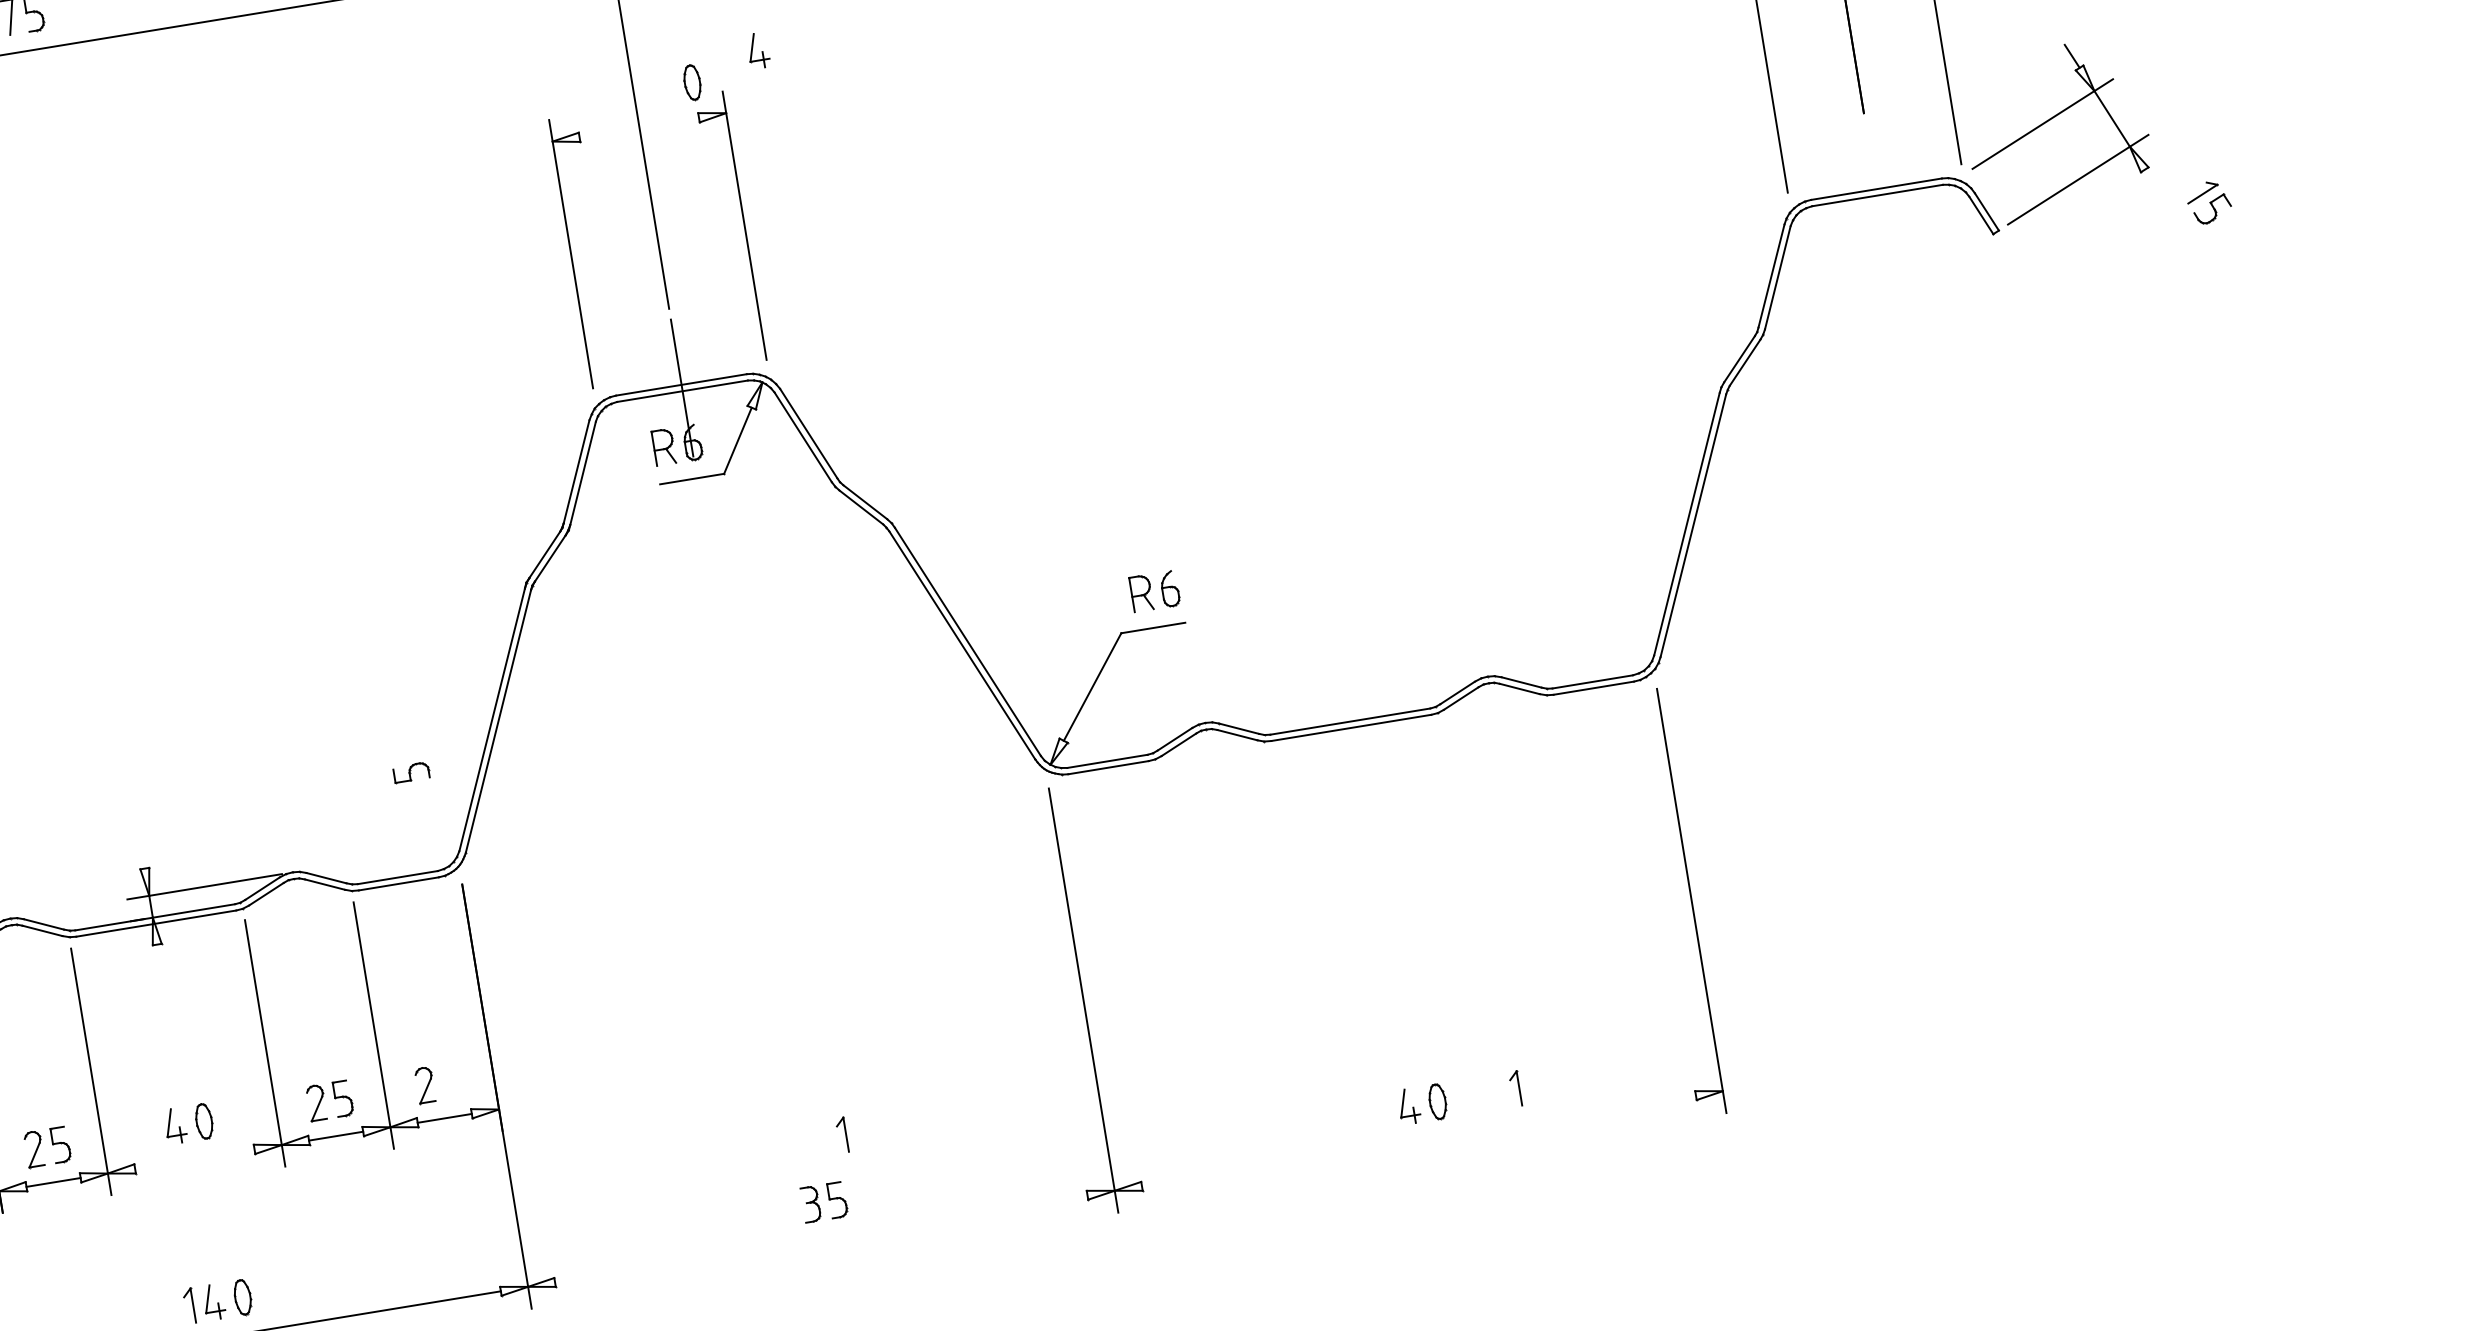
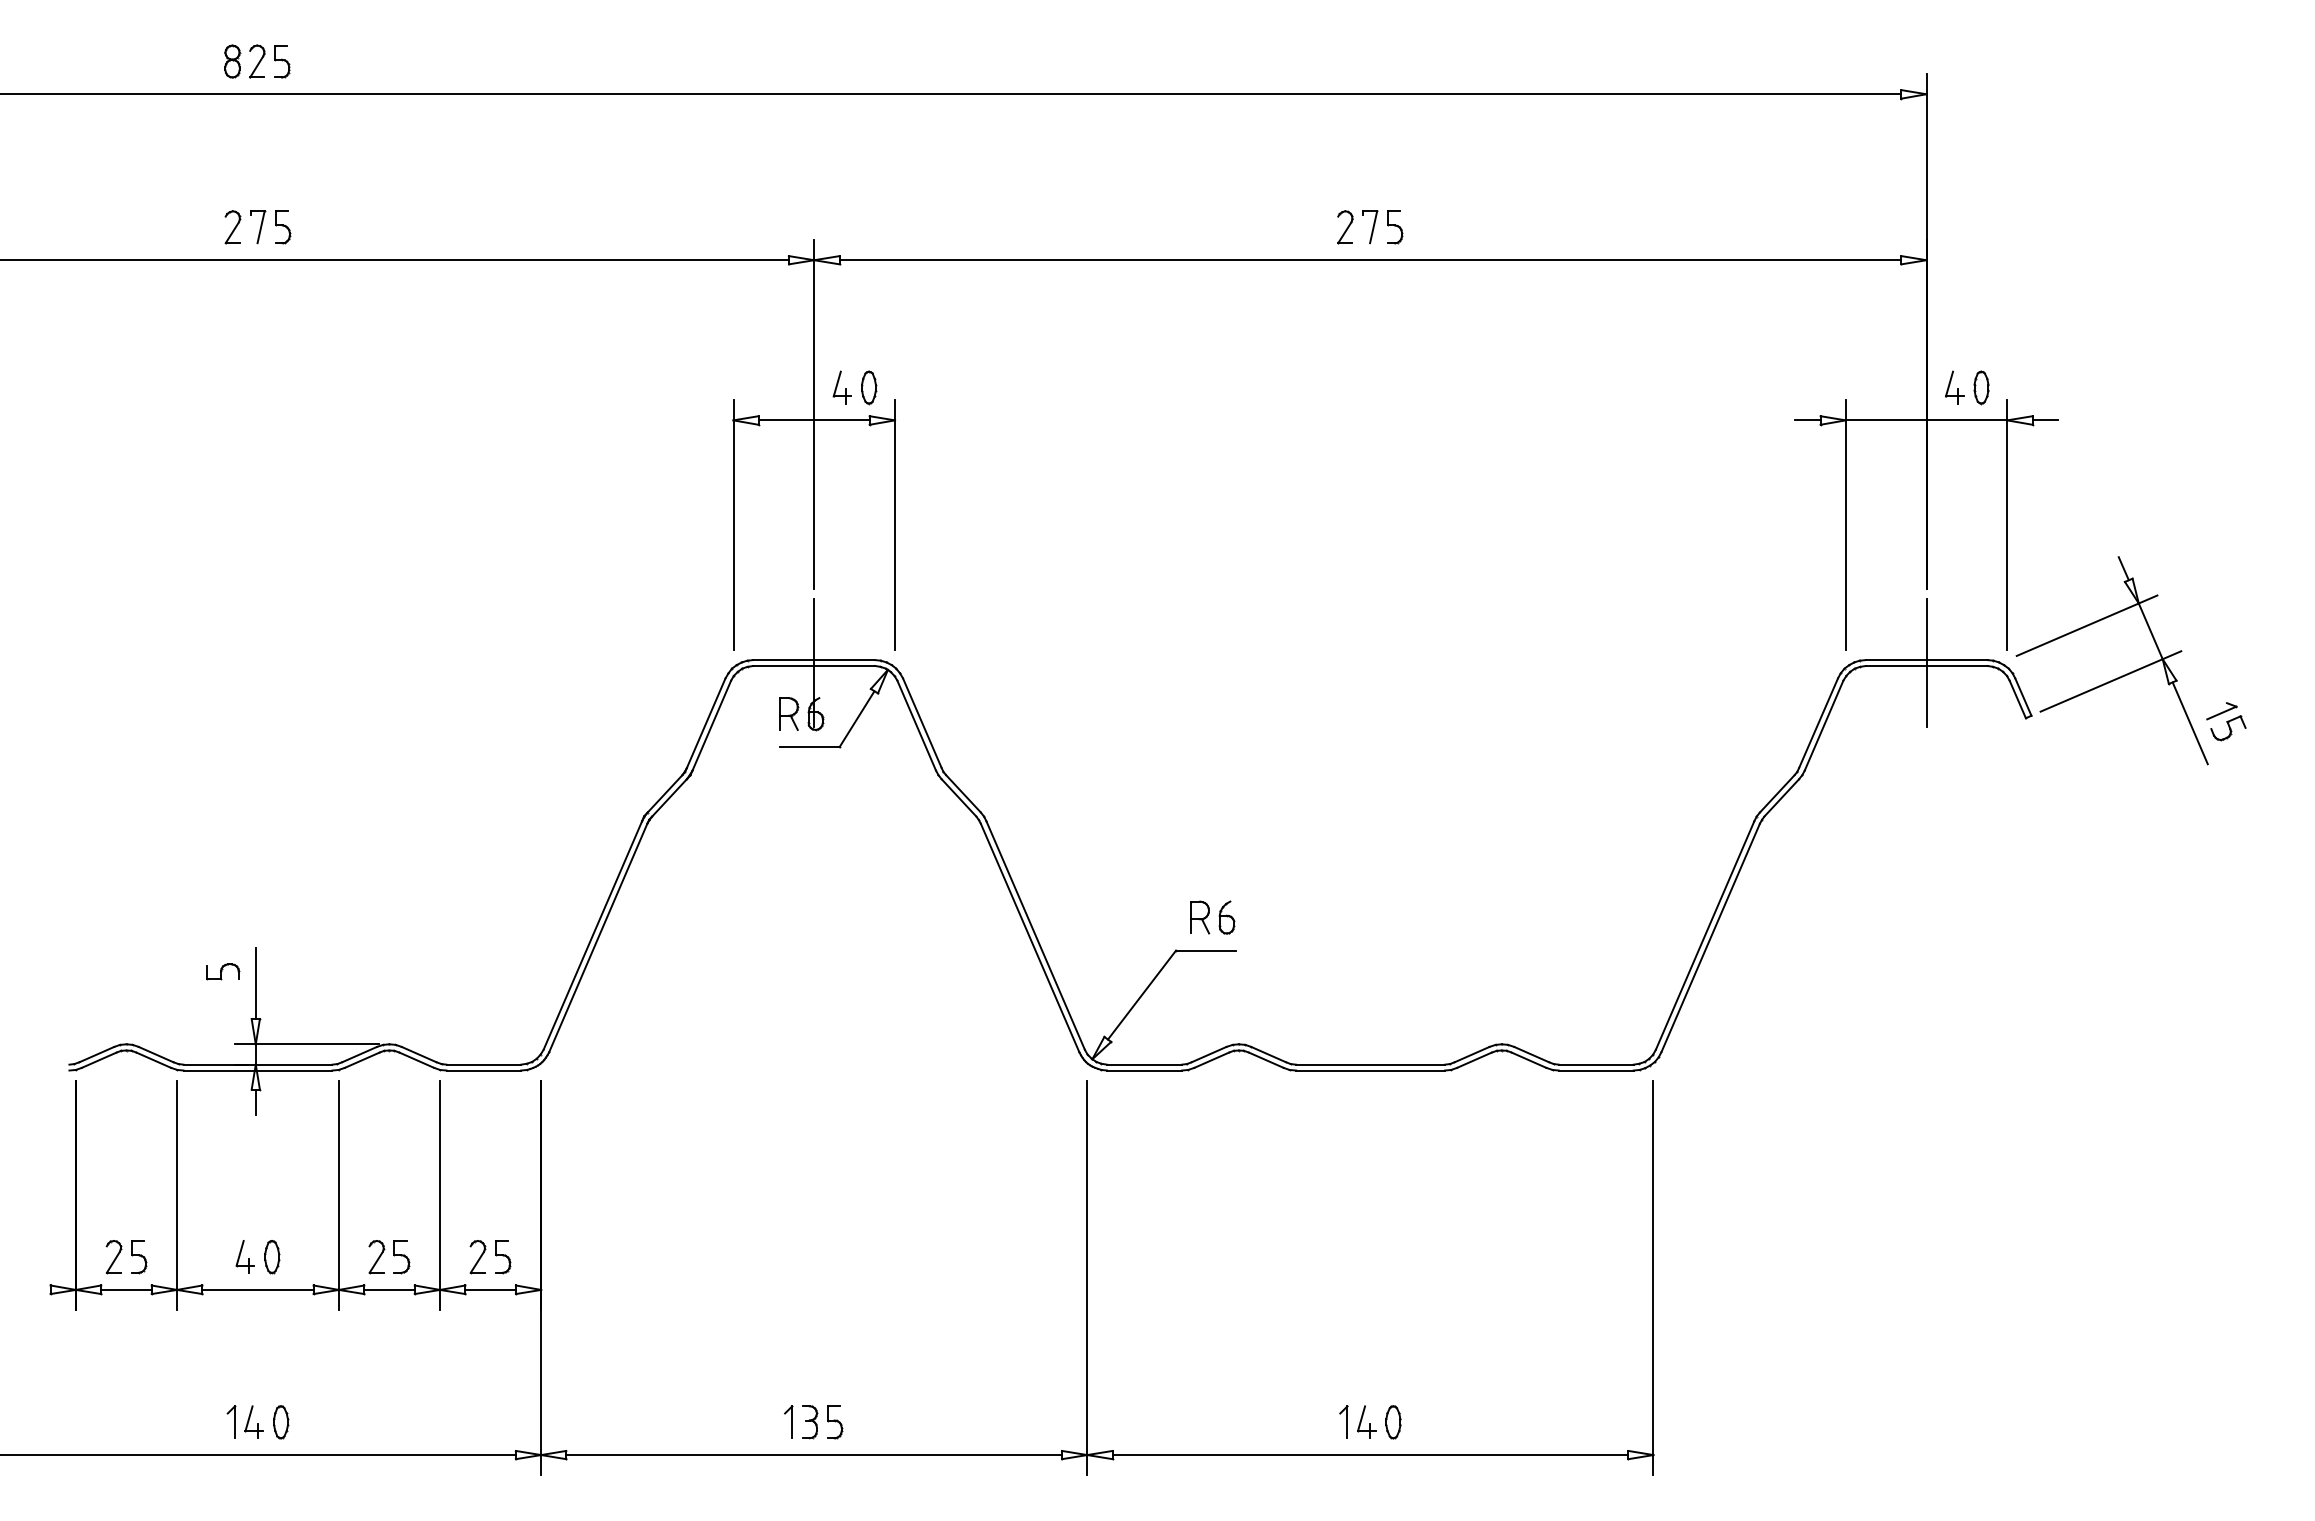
part: (757, 50) -> (841, 387), moved
line: (638, 127) -> (813, 420), added
line: (1876, 191) -> (1926, 662), added
line: (2170, 211) -> (2189, 723), added
part: (412, 772) -> (223, 971), moved
line: (138, 829) -> (255, 982), added
line: (159, 958) -> (255, 1102), added
part: (452, 1081) -> (503, 1257), added
part: (1515, 1088) -> (1343, 1421), moved
part: (842, 1134) -> (788, 1421), moved
line: (1419, 1141) -> (1370, 1455), added
line: (194, 1158) -> (257, 1289), added
line: (820, 1239) -> (813, 1455), added

